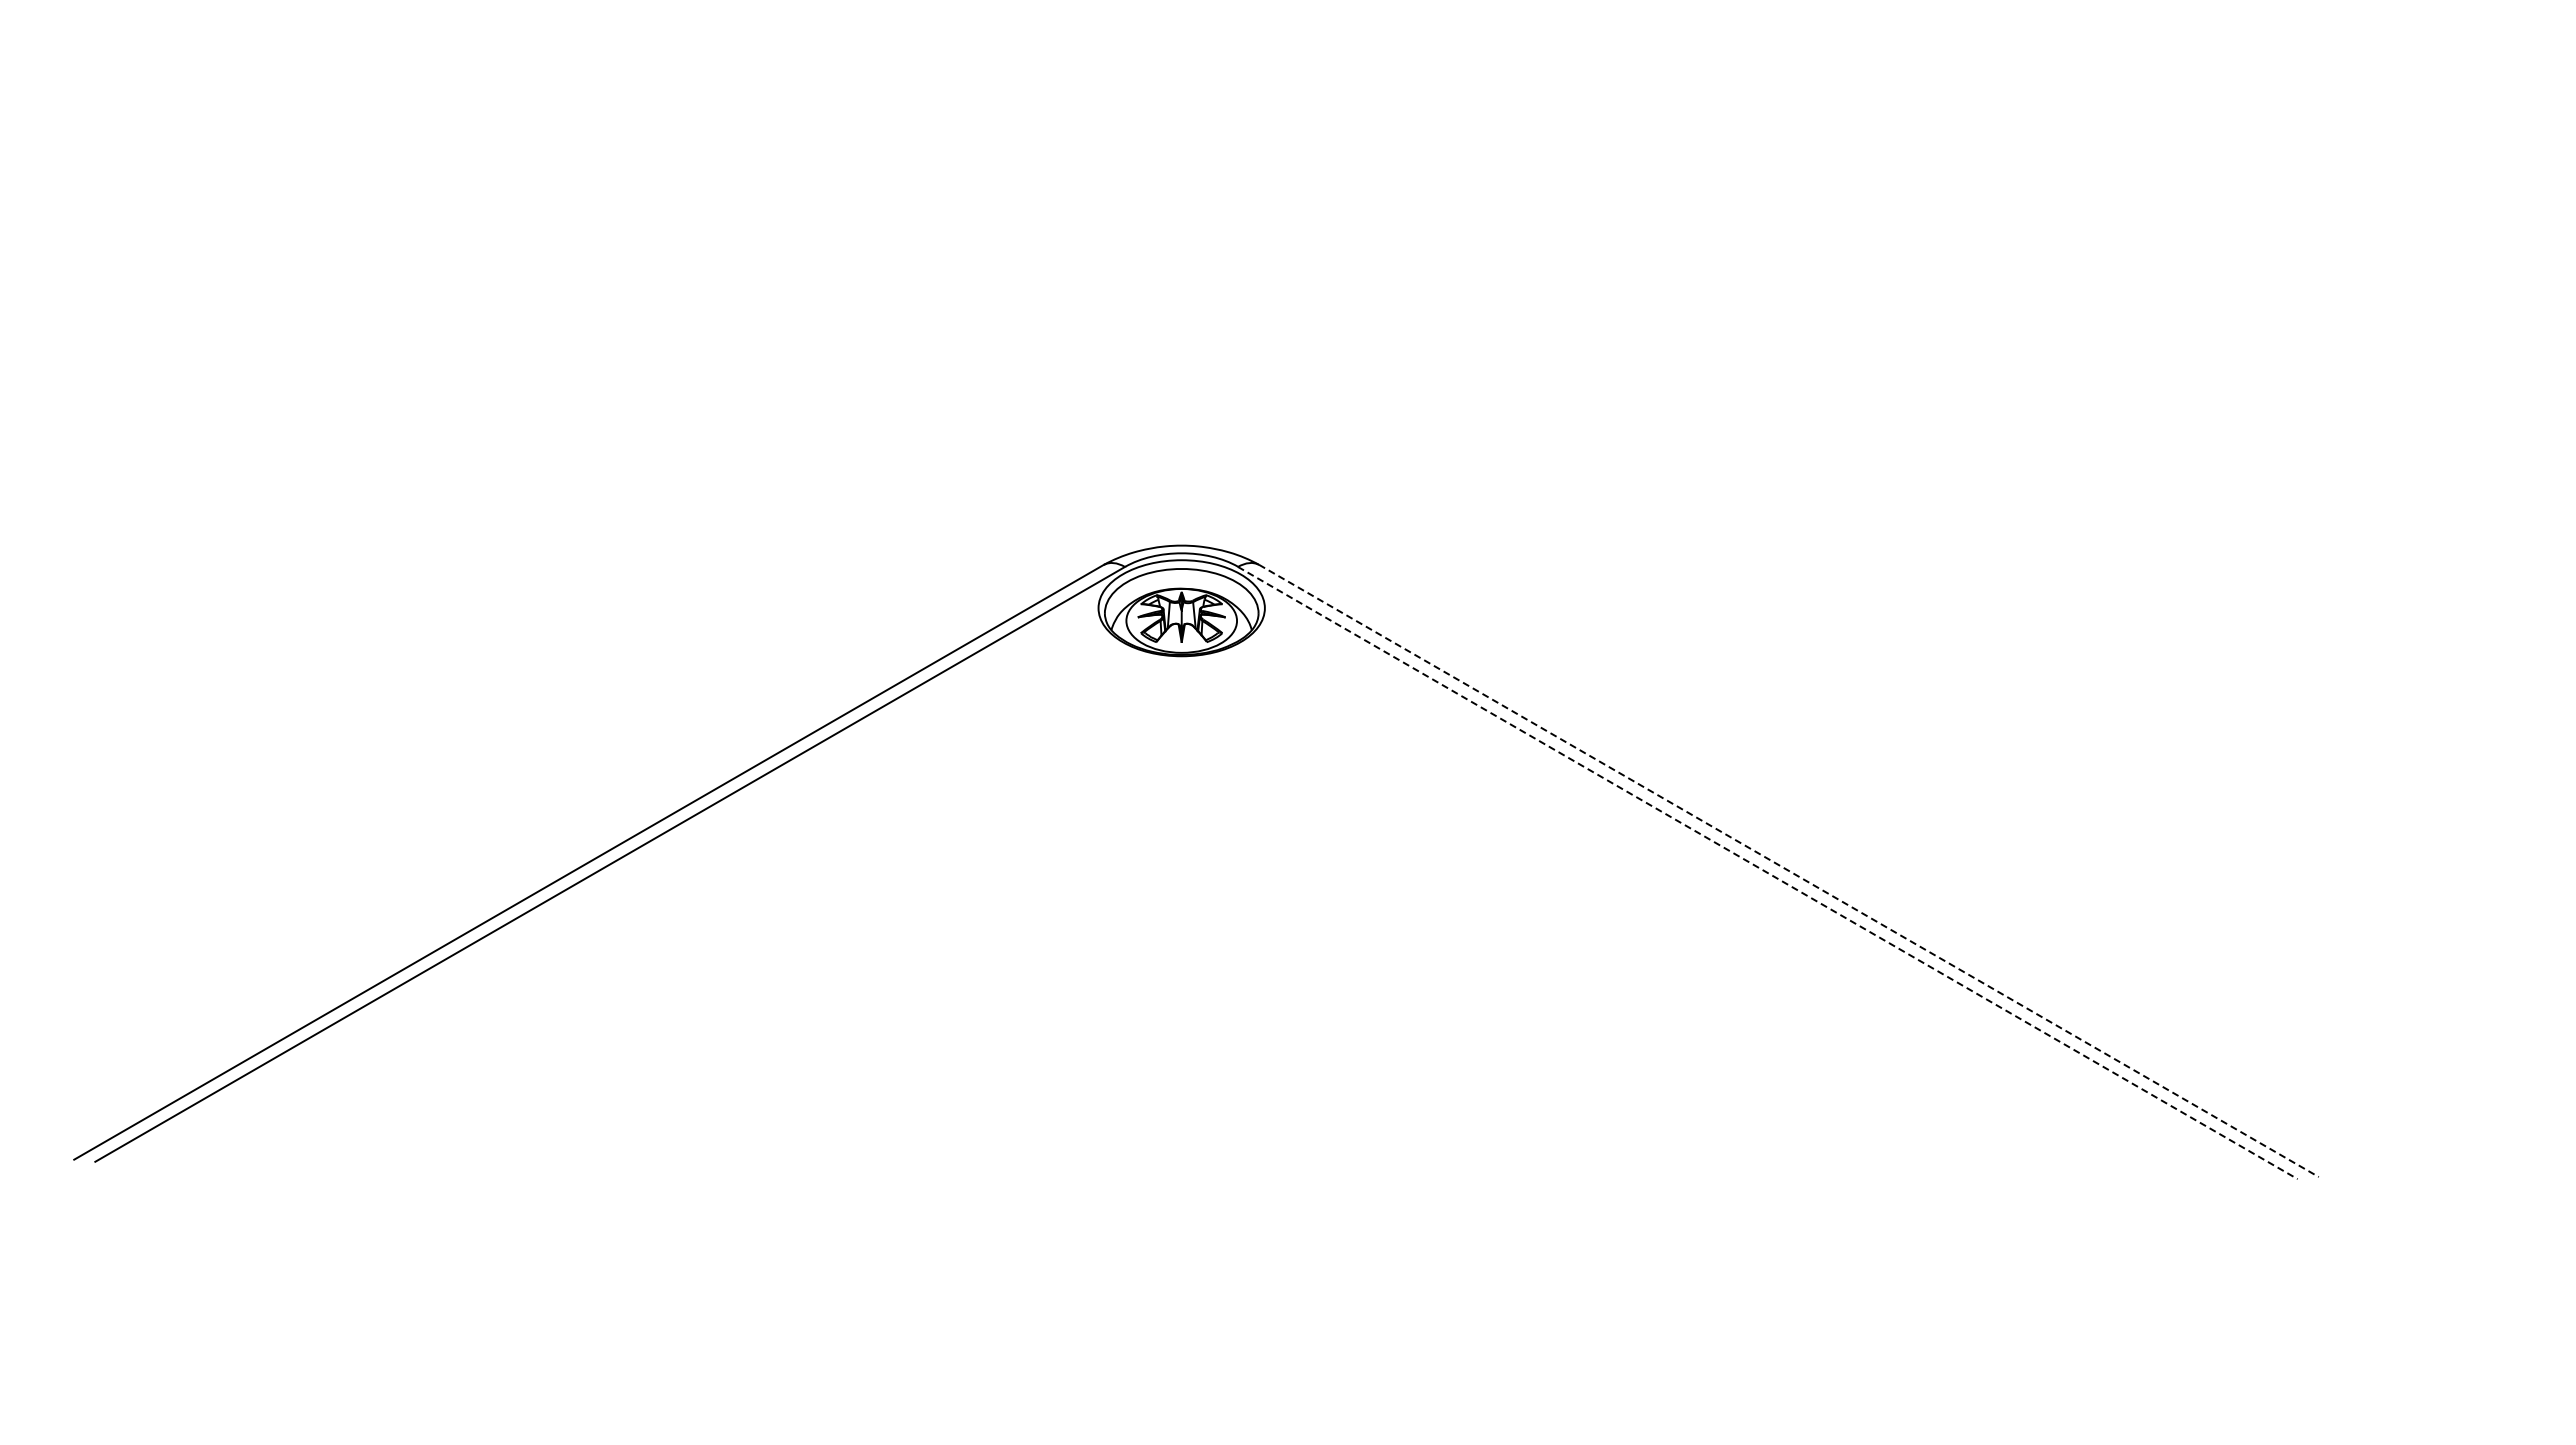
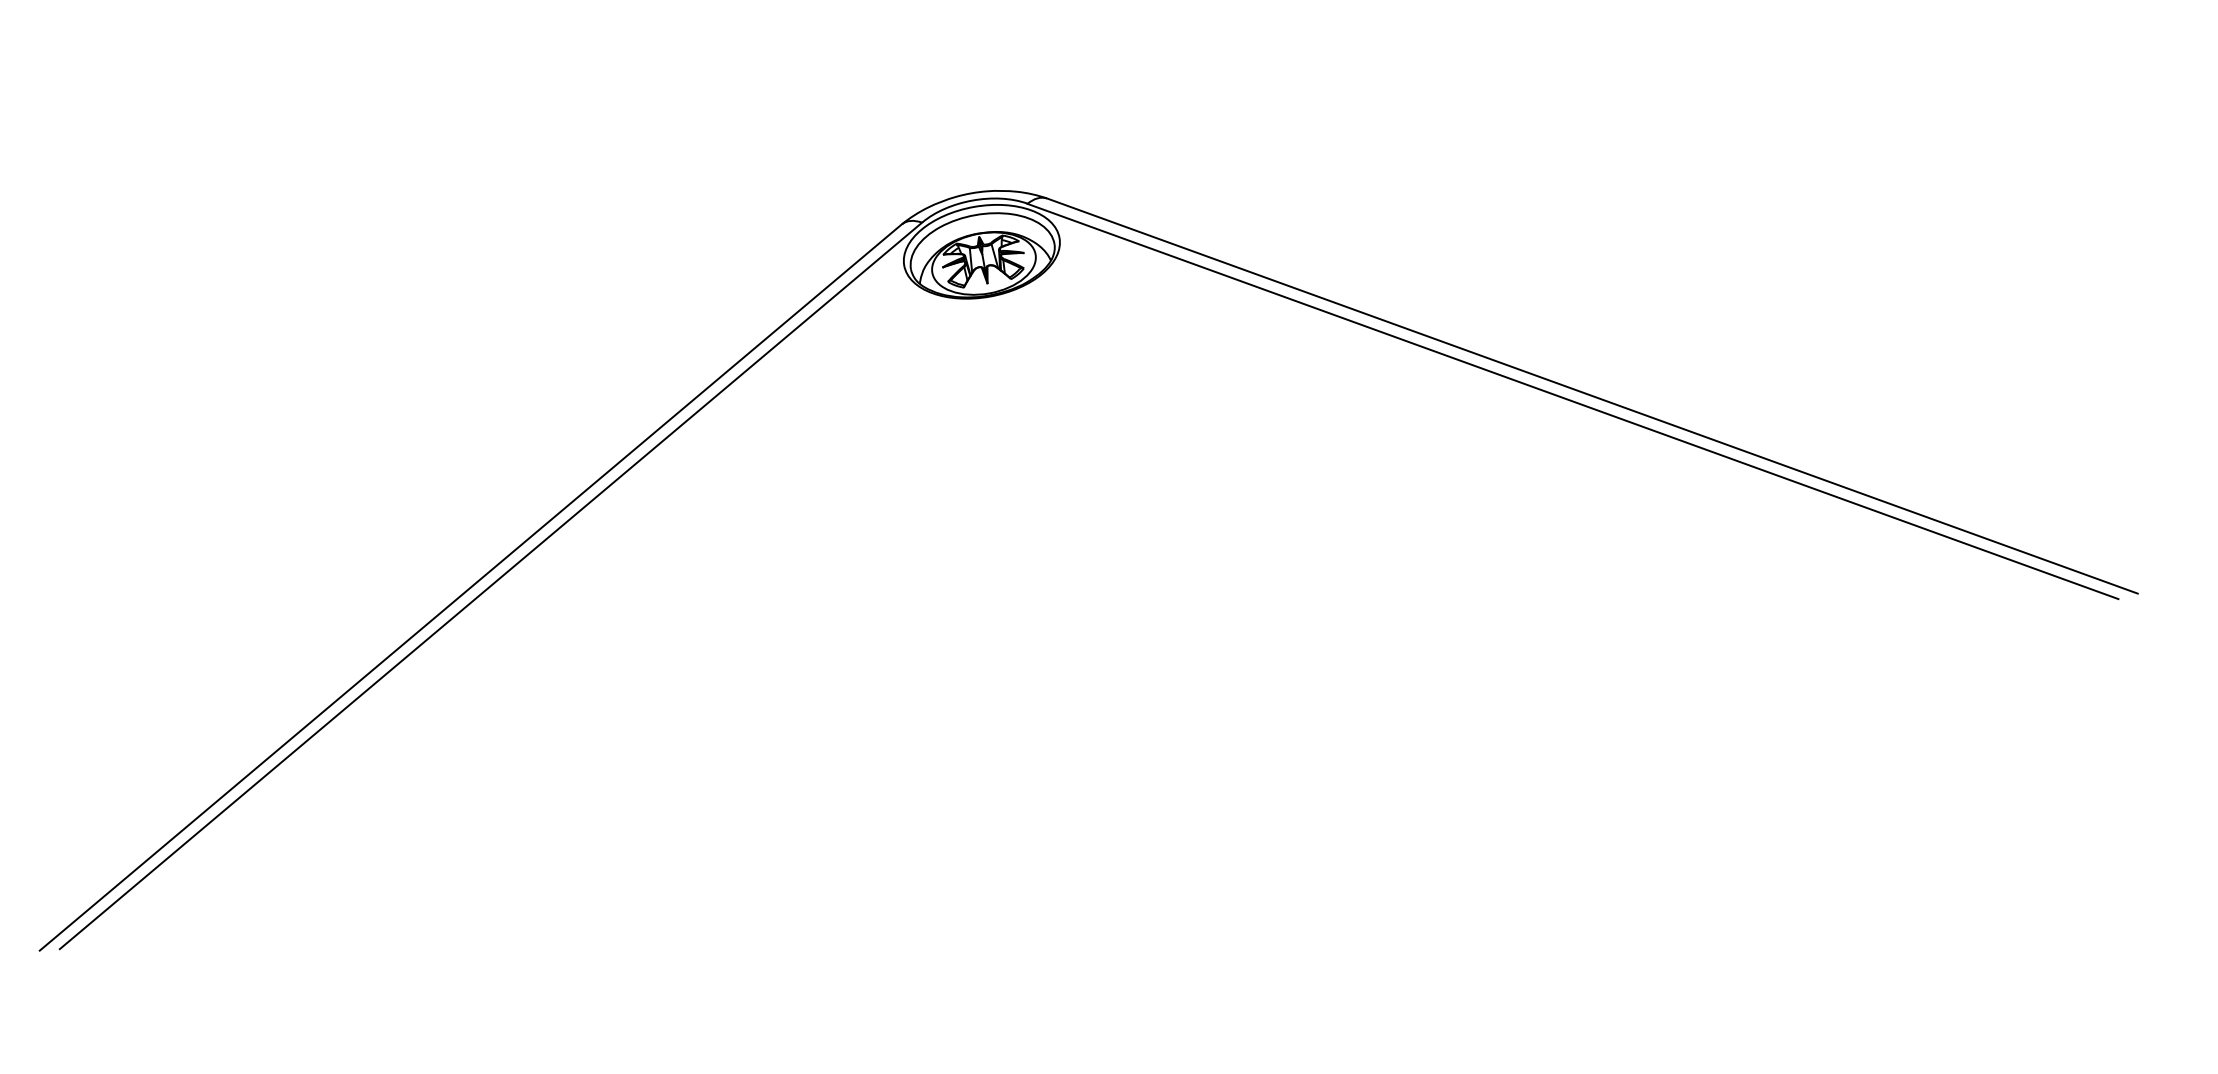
line: (1788, 870) -> (1591, 395), dashed -> solid
line: (1767, 873) -> (1572, 401), dashed -> solid

